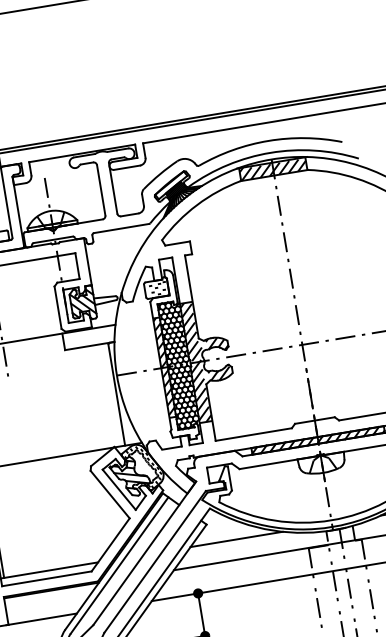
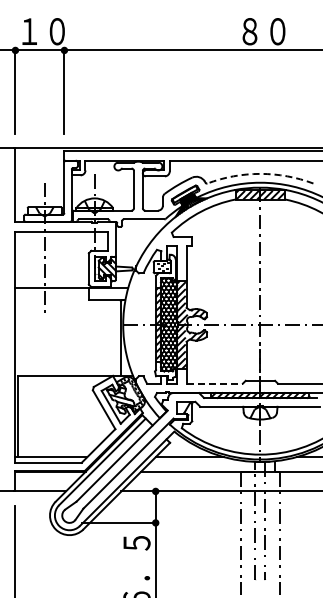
arc: (268, 140) -> (260, 173), solid -> dashed
line: (254, 434) -> (215, 383), solid -> dashed

